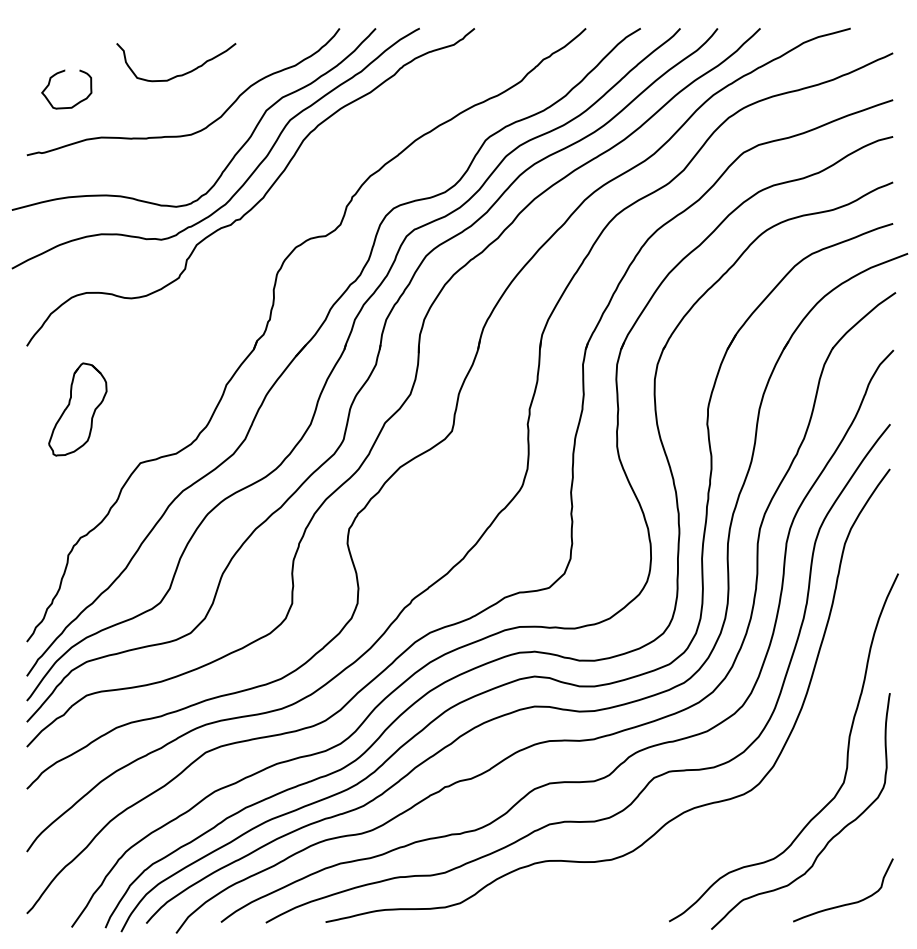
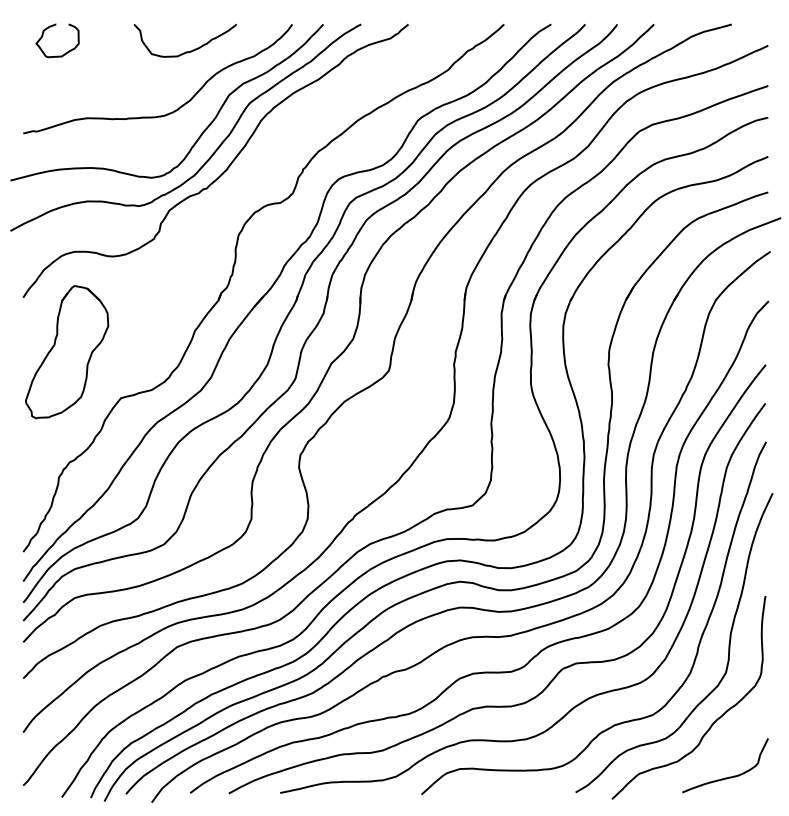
curve: (179, 74) -> (188, 51), moved
curve: (74, 104) -> (64, 53), moved
part: (77, 409) -> (66, 352), size x1.67
curve: (810, 753) -> (697, 647), added

